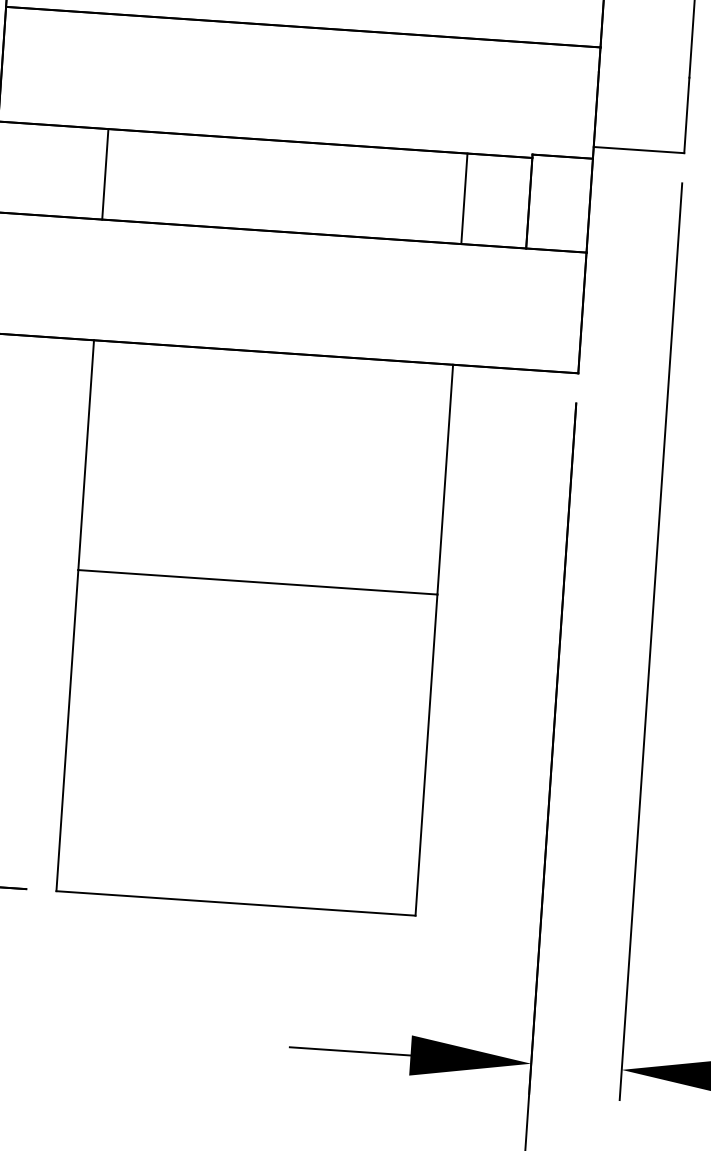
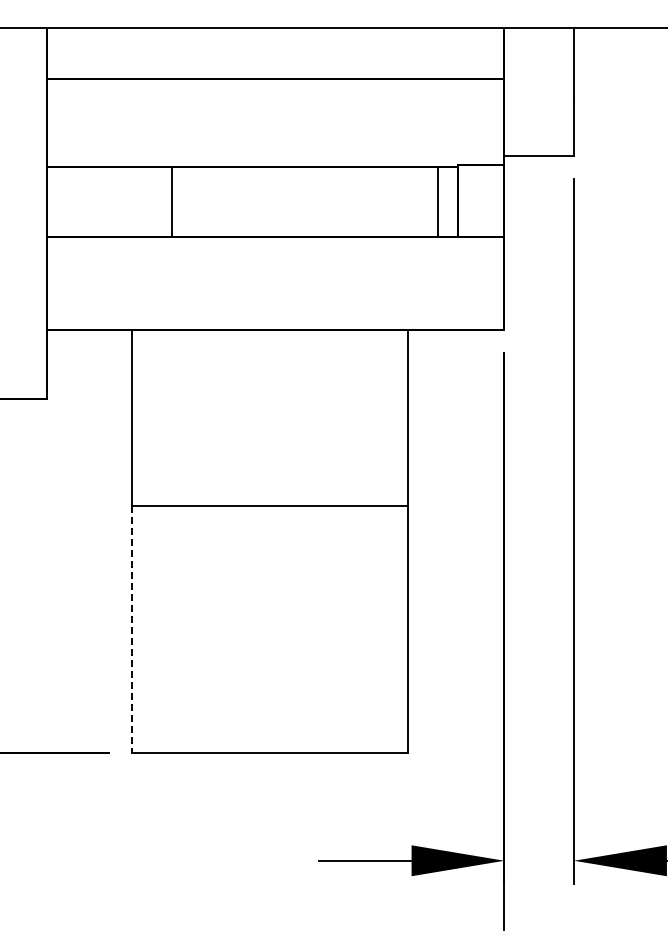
line: (104, 173) -> (171, 201), moved
line: (464, 198) -> (438, 201), moved
line: (66, 730) -> (131, 629), solid -> dashed

